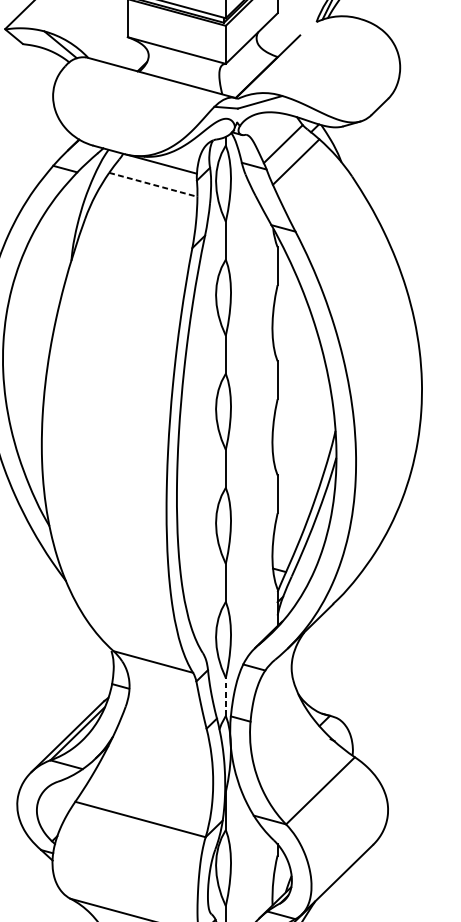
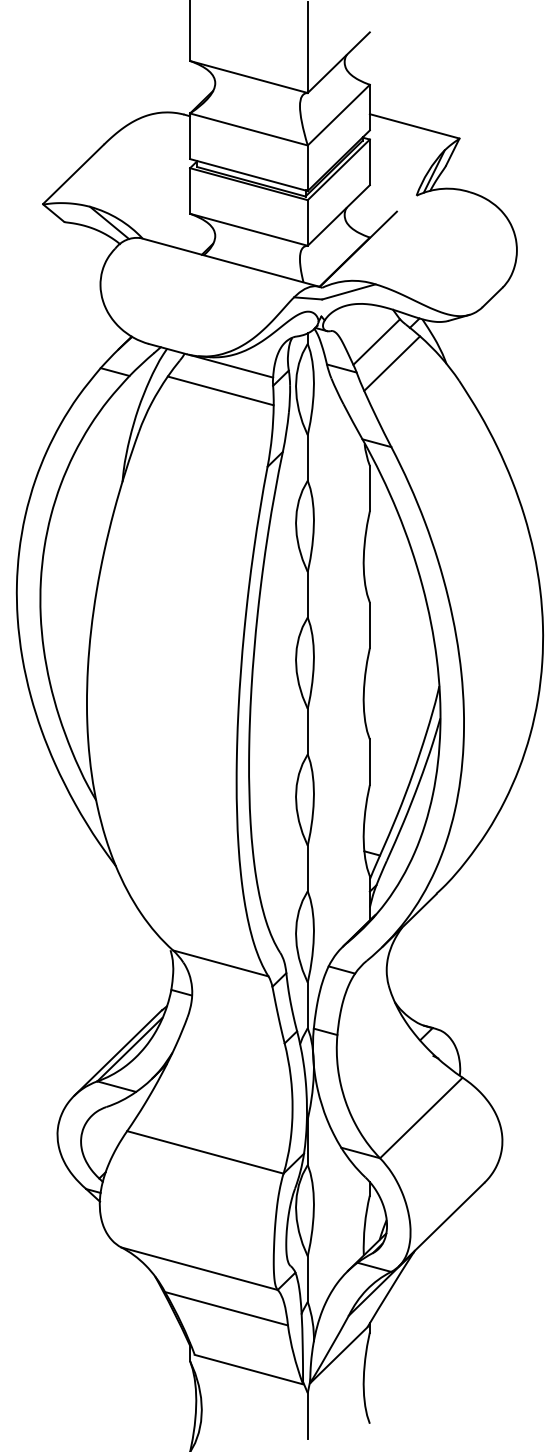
line: (153, 184) -> (220, 390), dashed -> solid
line: (225, 697) -> (307, 1005), dashed -> solid

